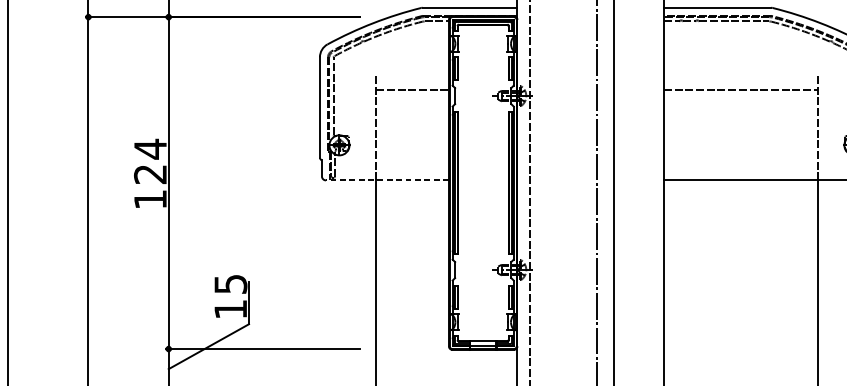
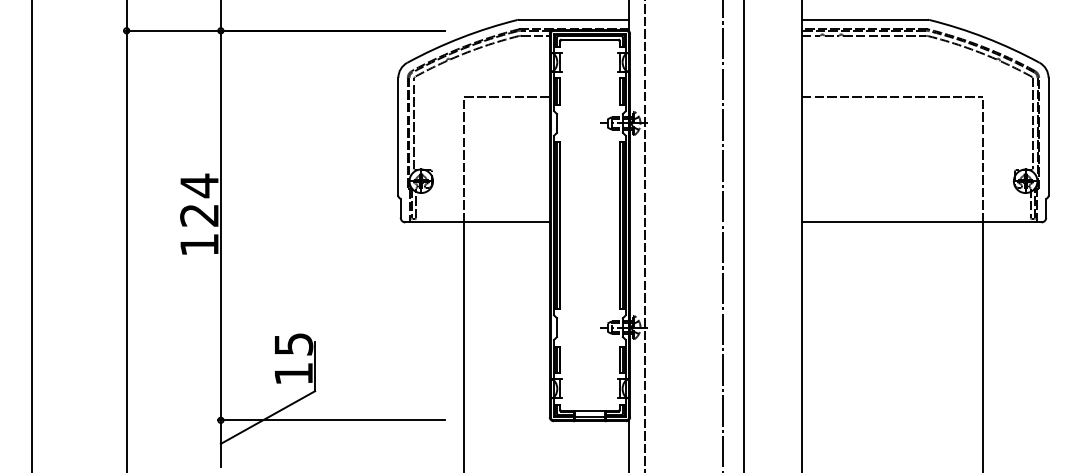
line: (412, 89) -> (506, 96), moved
line: (741, 89) -> (892, 96), moved
line: (387, 180) -> (477, 222), dashed -> solid

